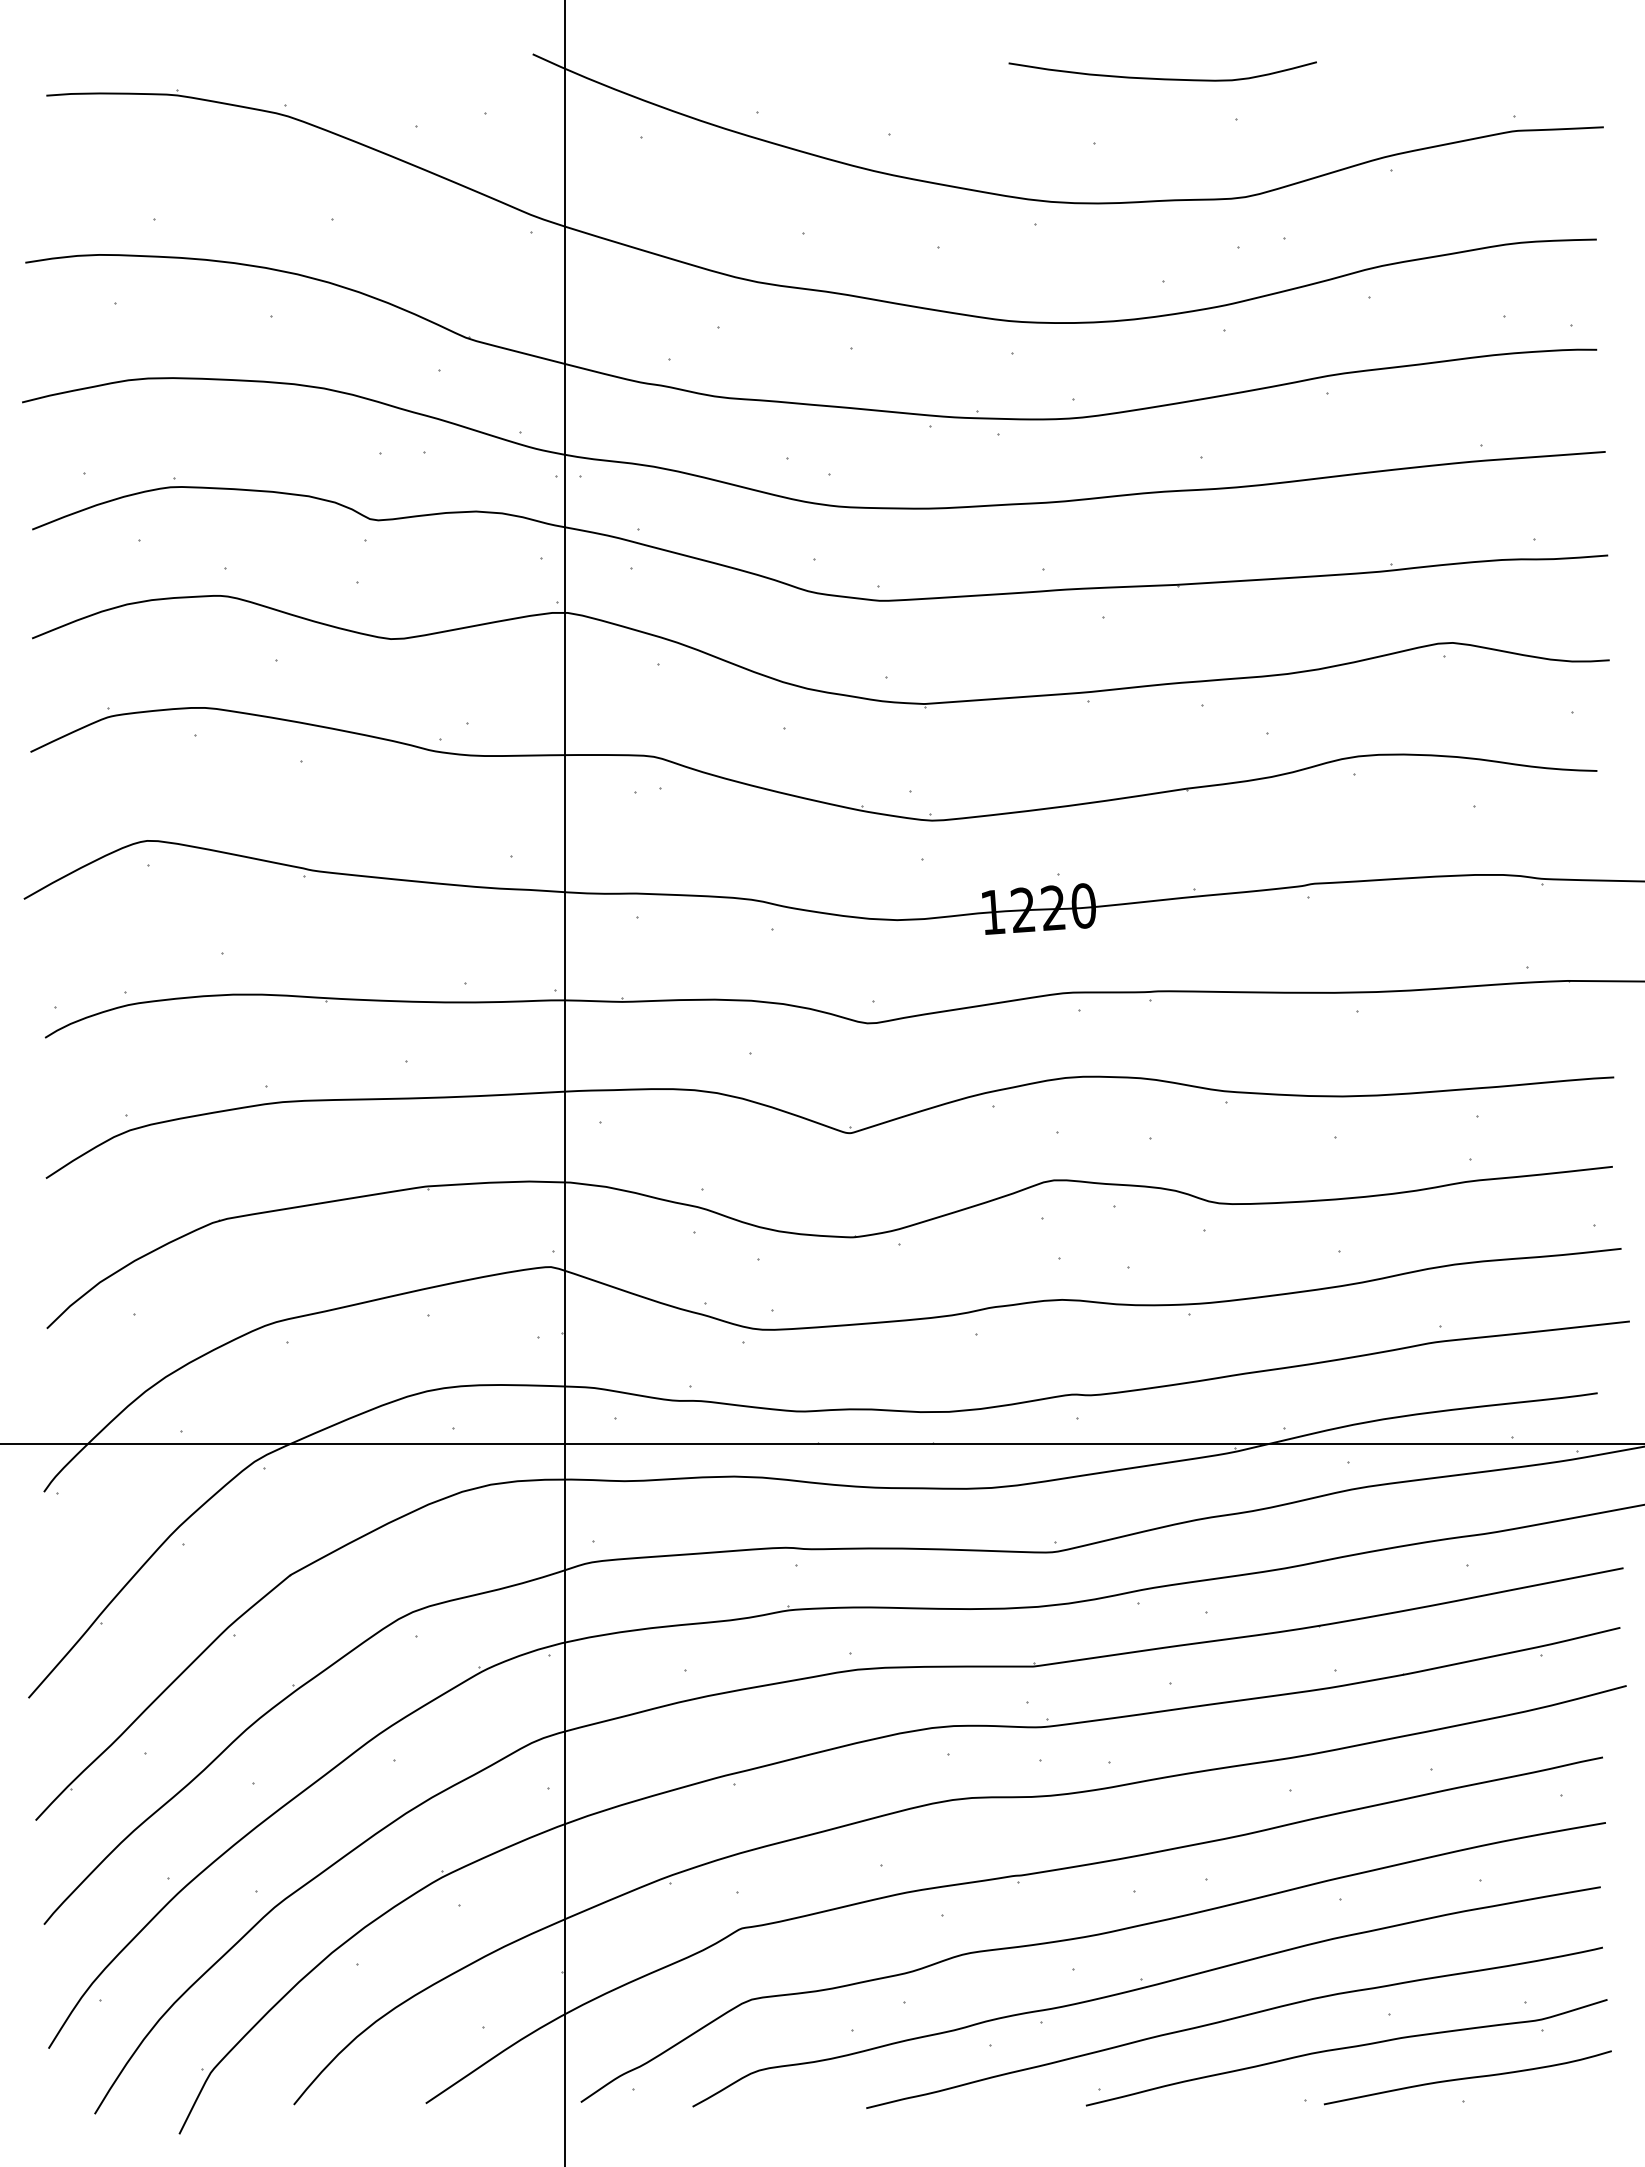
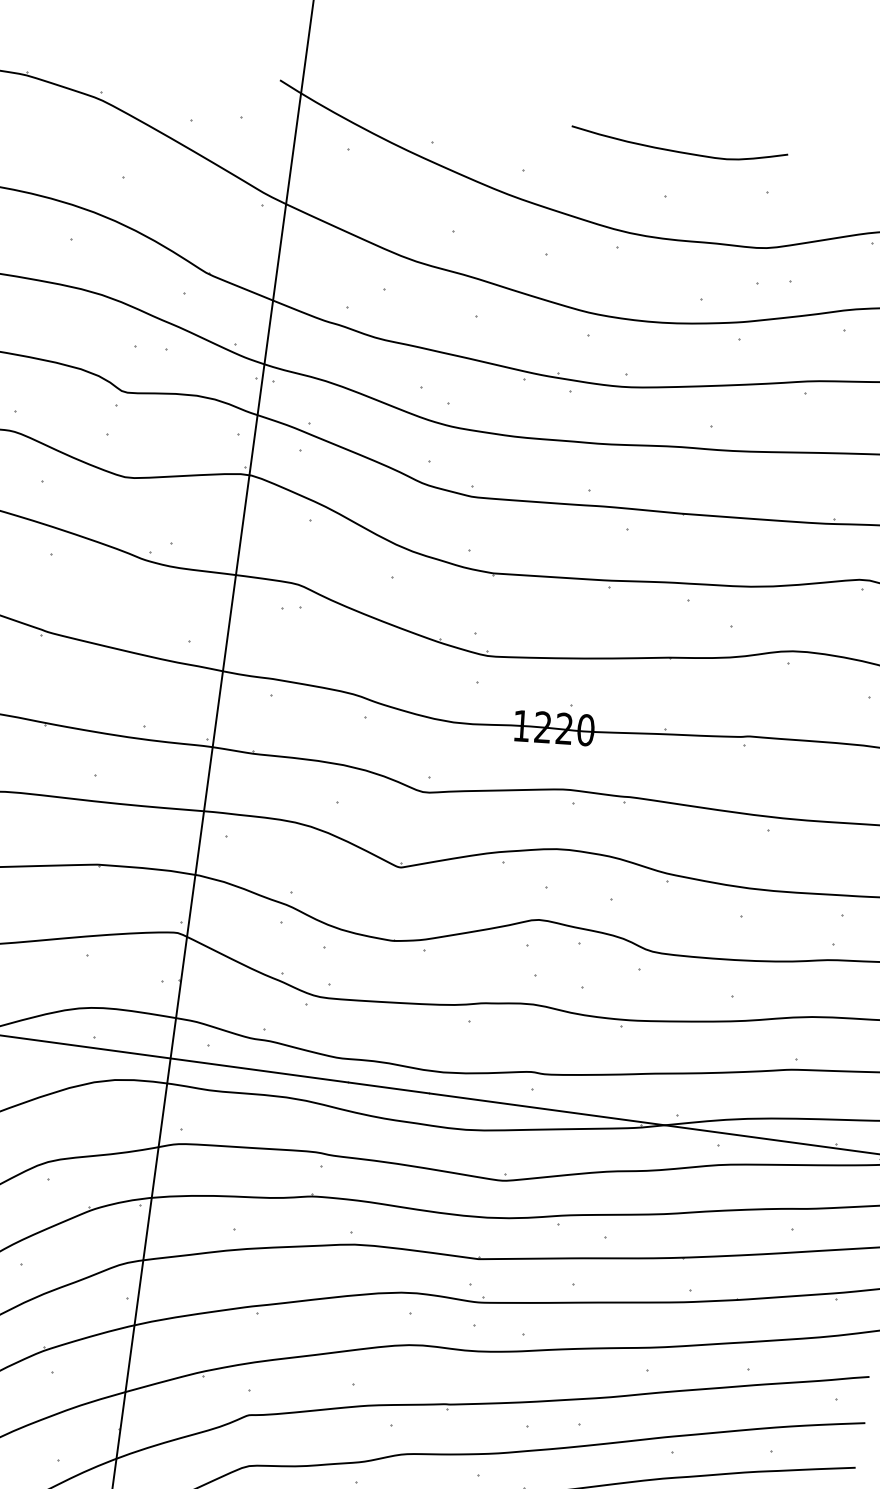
curve: (1162, 78) -> (678, 151), moved

